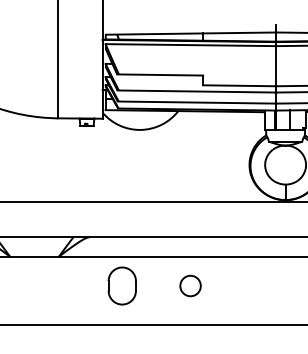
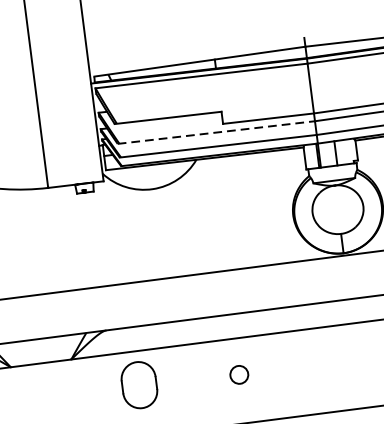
line: (197, 91) -> (217, 132), solid -> dashed
part: (121, 285) -> (138, 384), moved
circle: (190, 285) -> (239, 374), size x0.7

